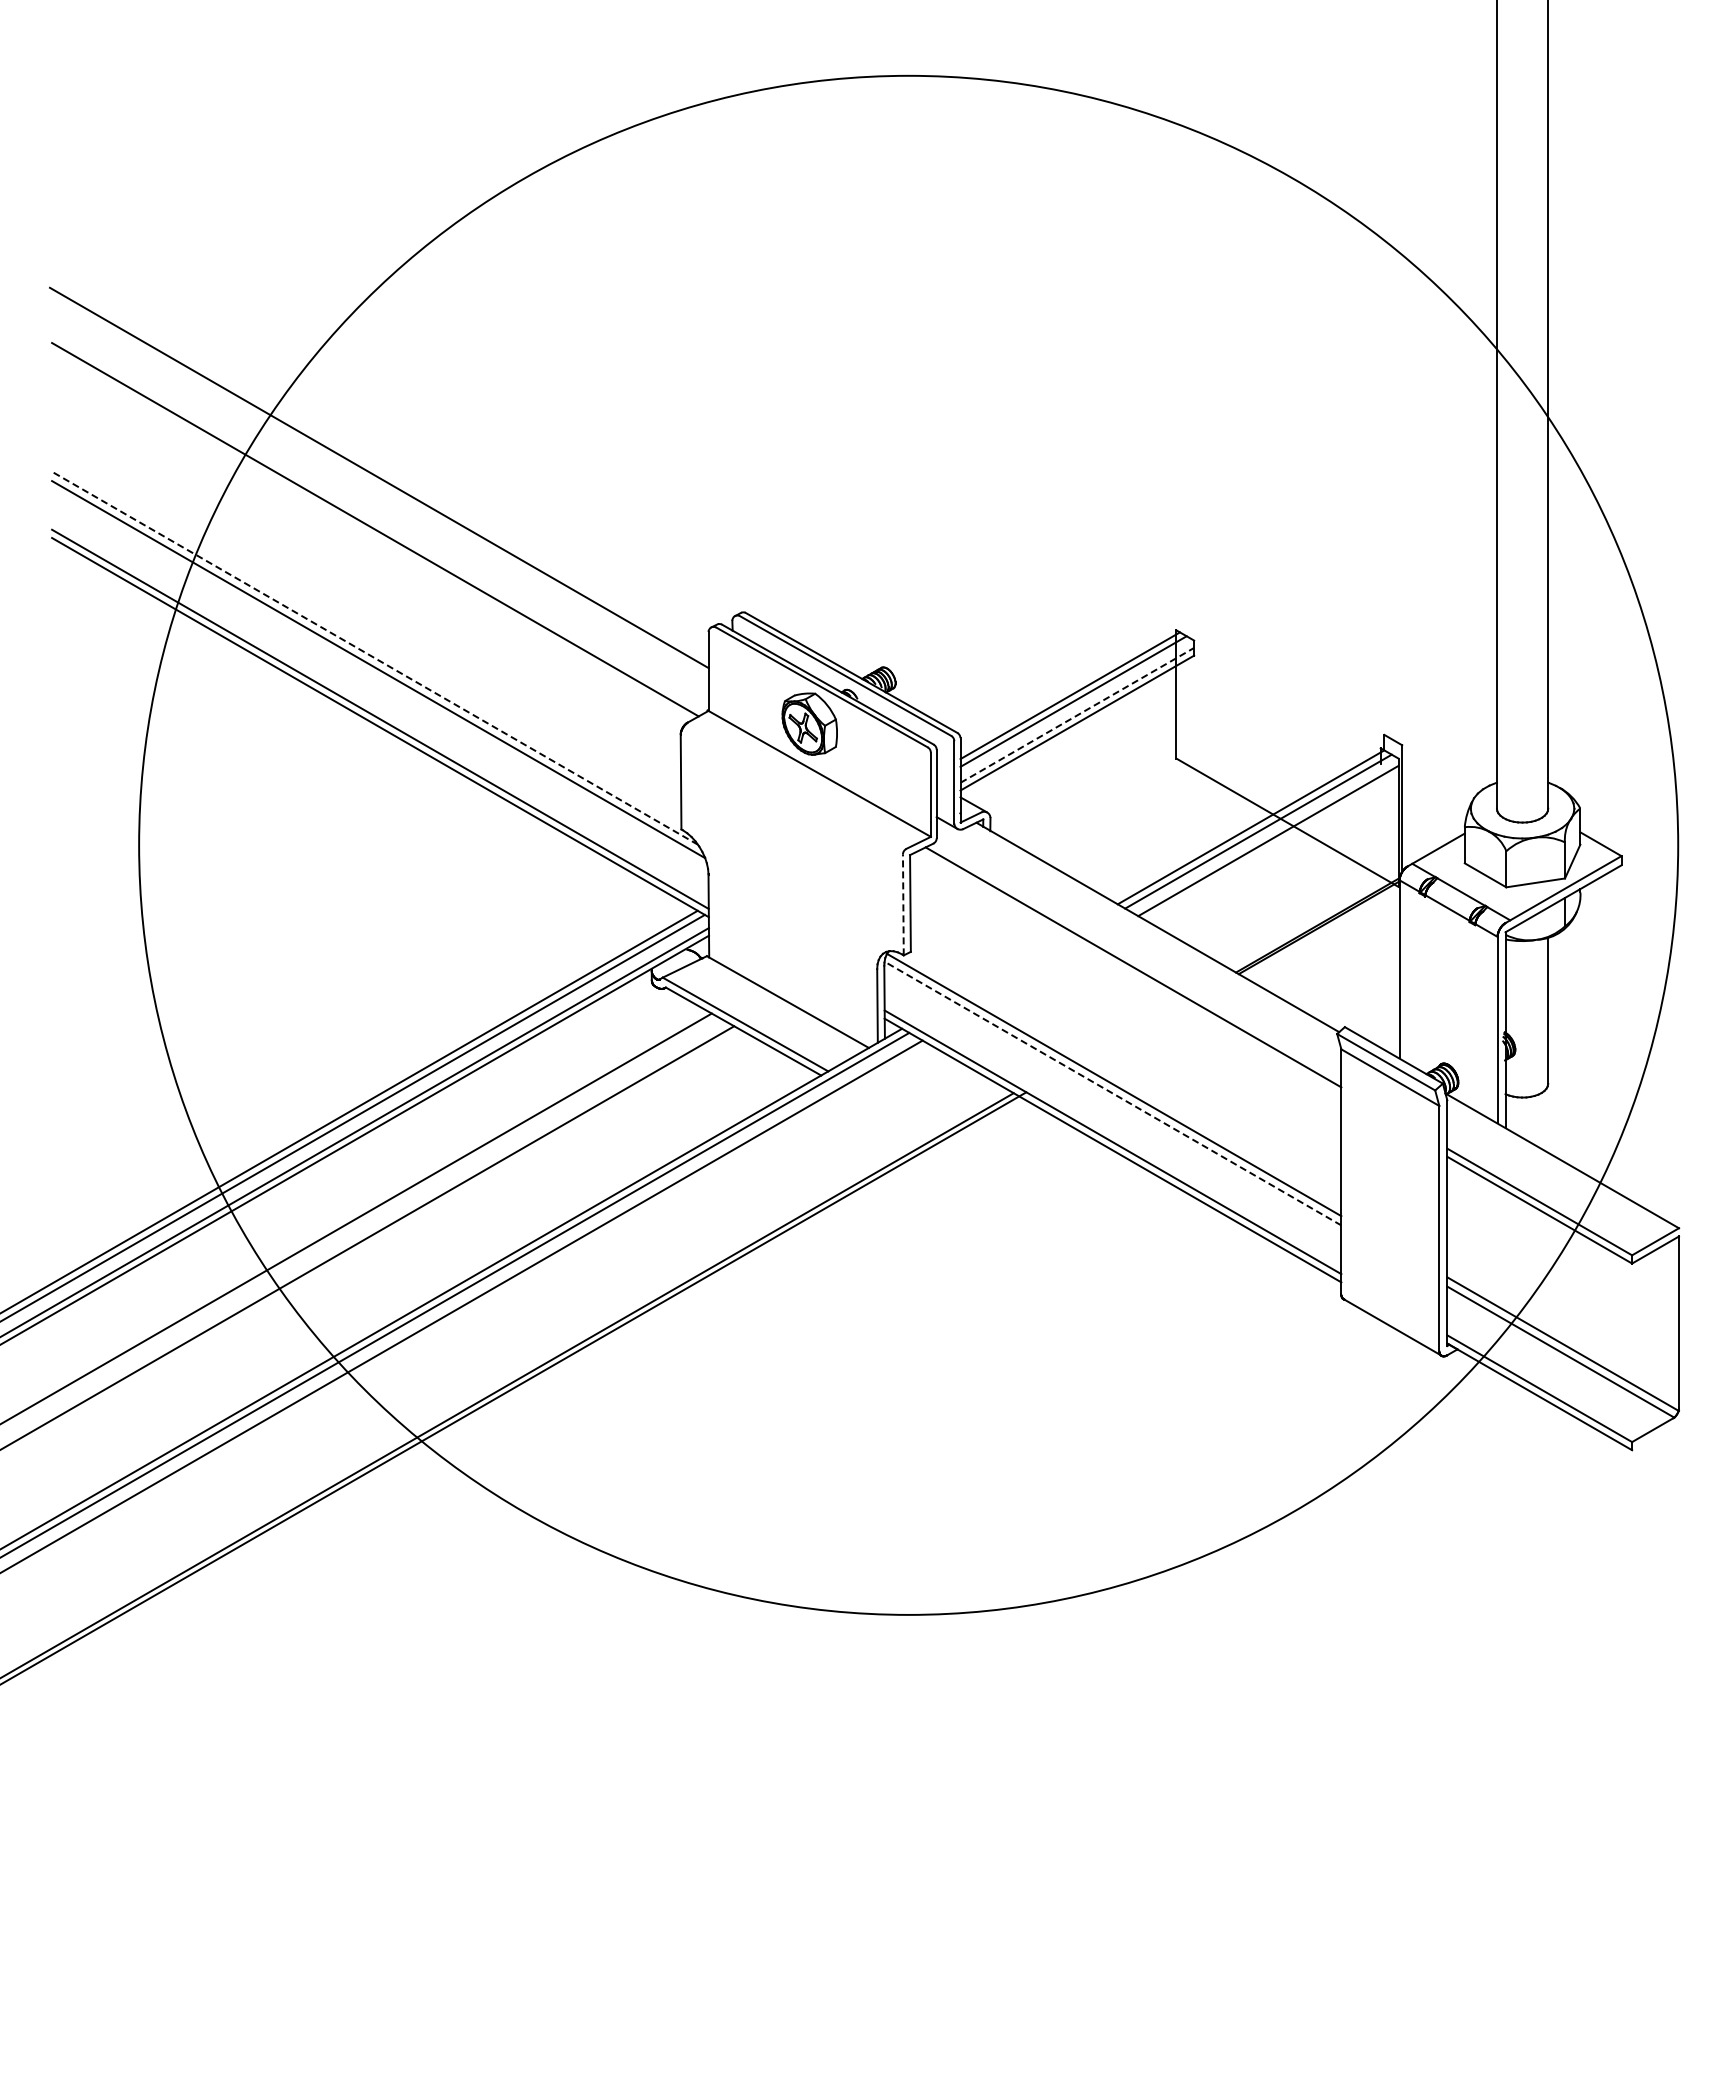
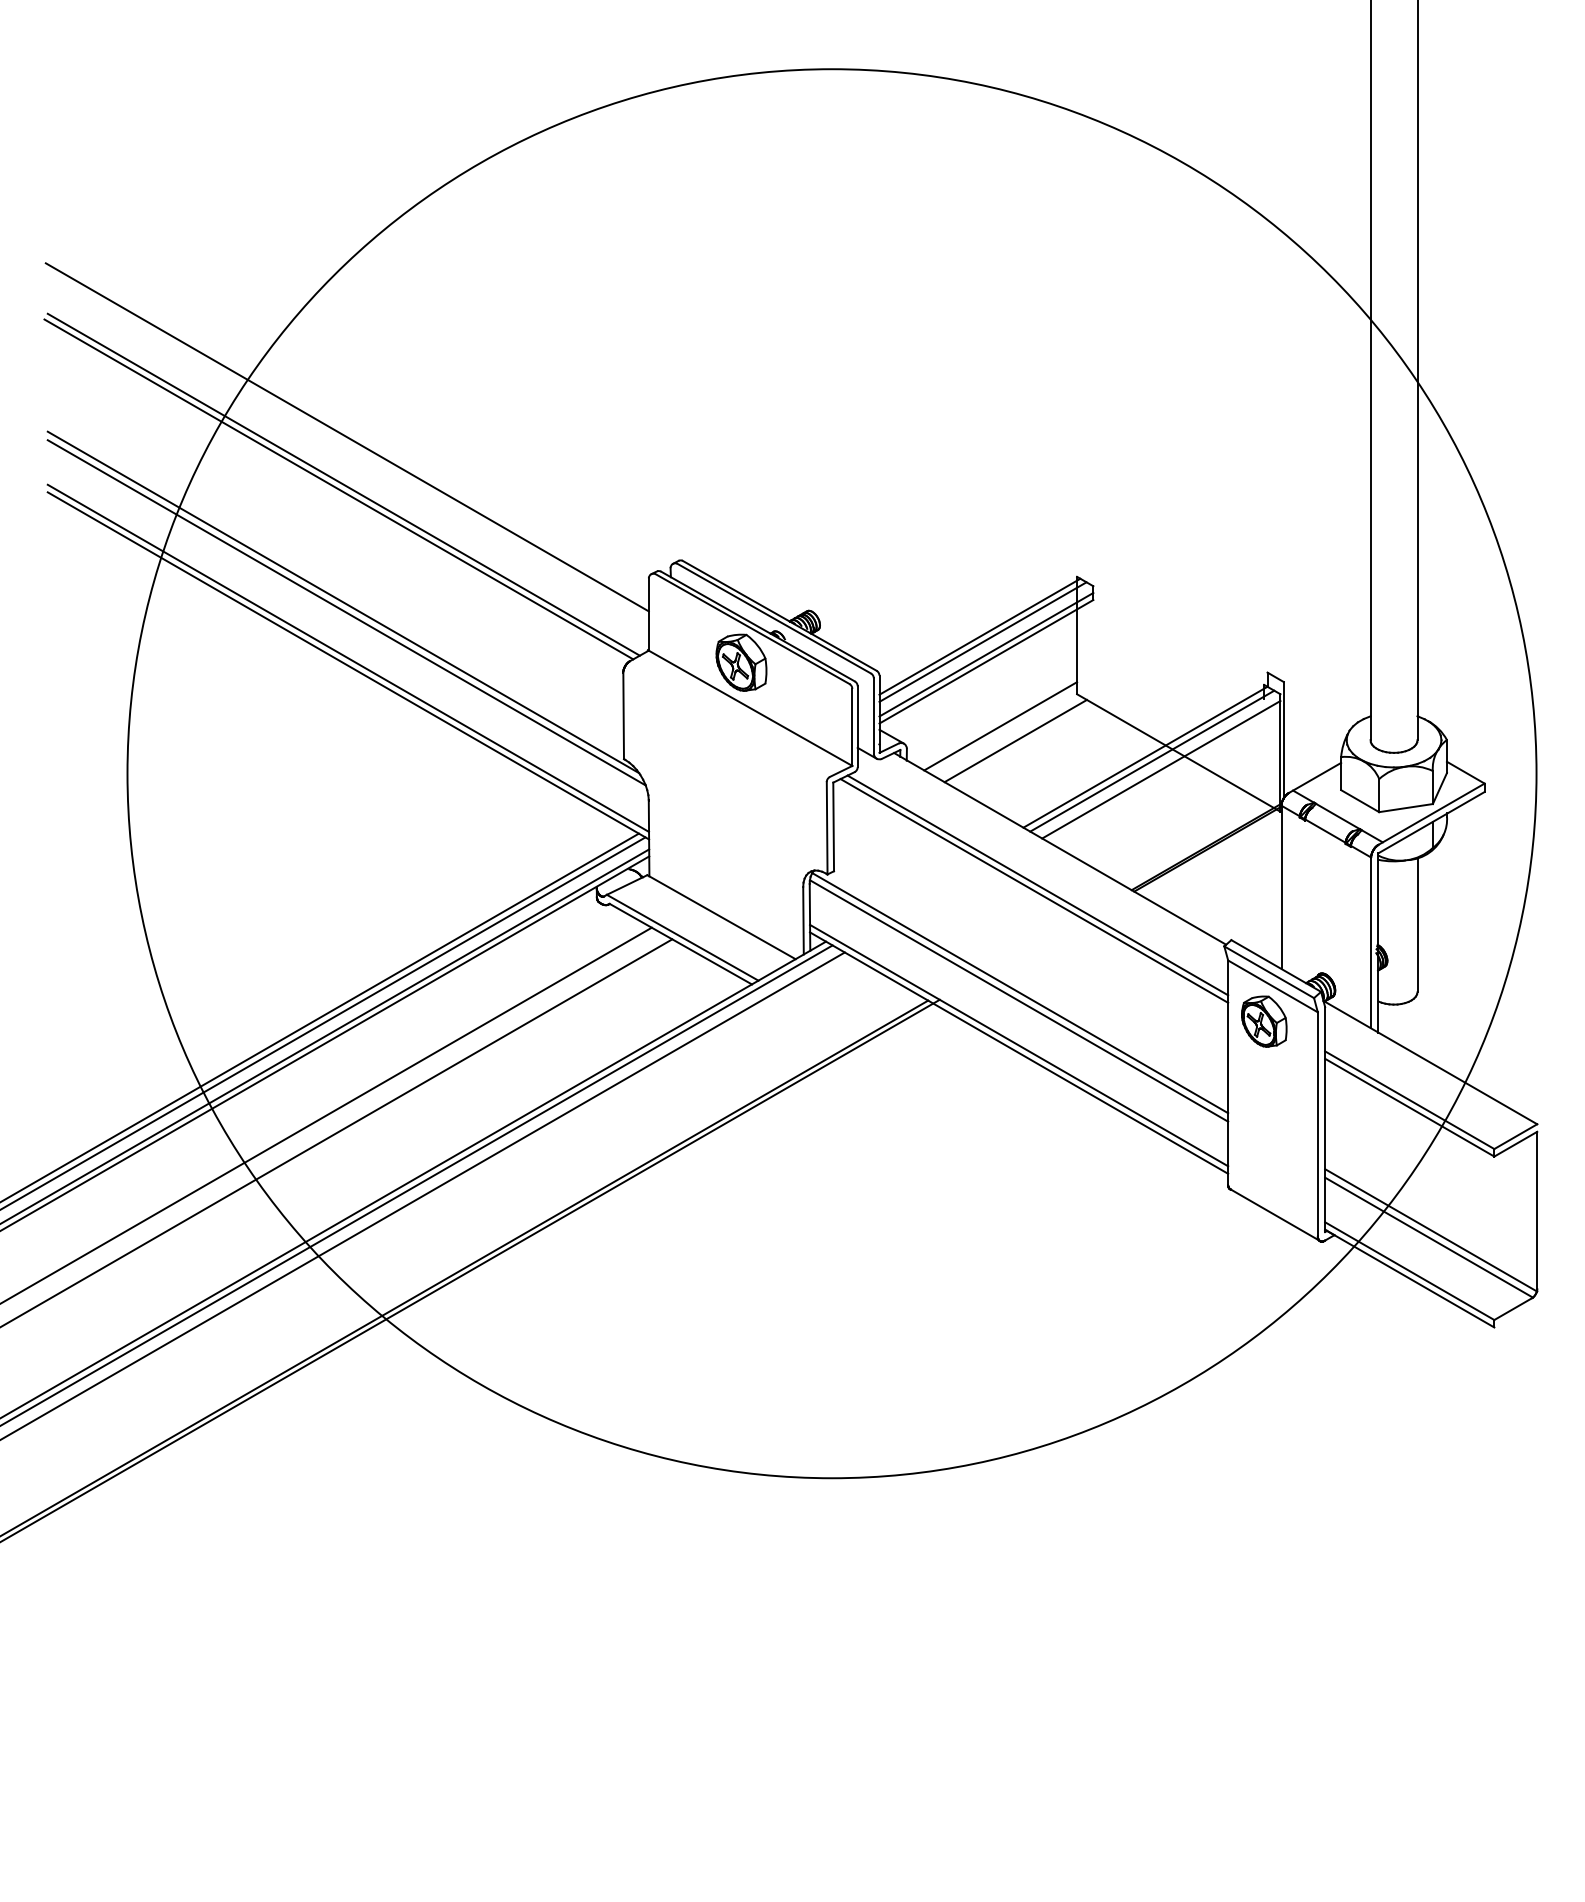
line: (369, 534) -> (338, 489), added
line: (375, 658) -> (343, 602), dashed -> solid
line: (1077, 715) -> (986, 654), dashed -> solid
line: (1092, 793) -> (1000, 726), added
line: (1109, 809) -> (1015, 740), added
line: (903, 904) -> (827, 827), dashed -> solid
line: (1129, 973) -> (1034, 891), added
line: (1112, 1093) -> (1018, 1000), dashed -> solid
part: (1380, 1115) -> (1263, 1021), added

